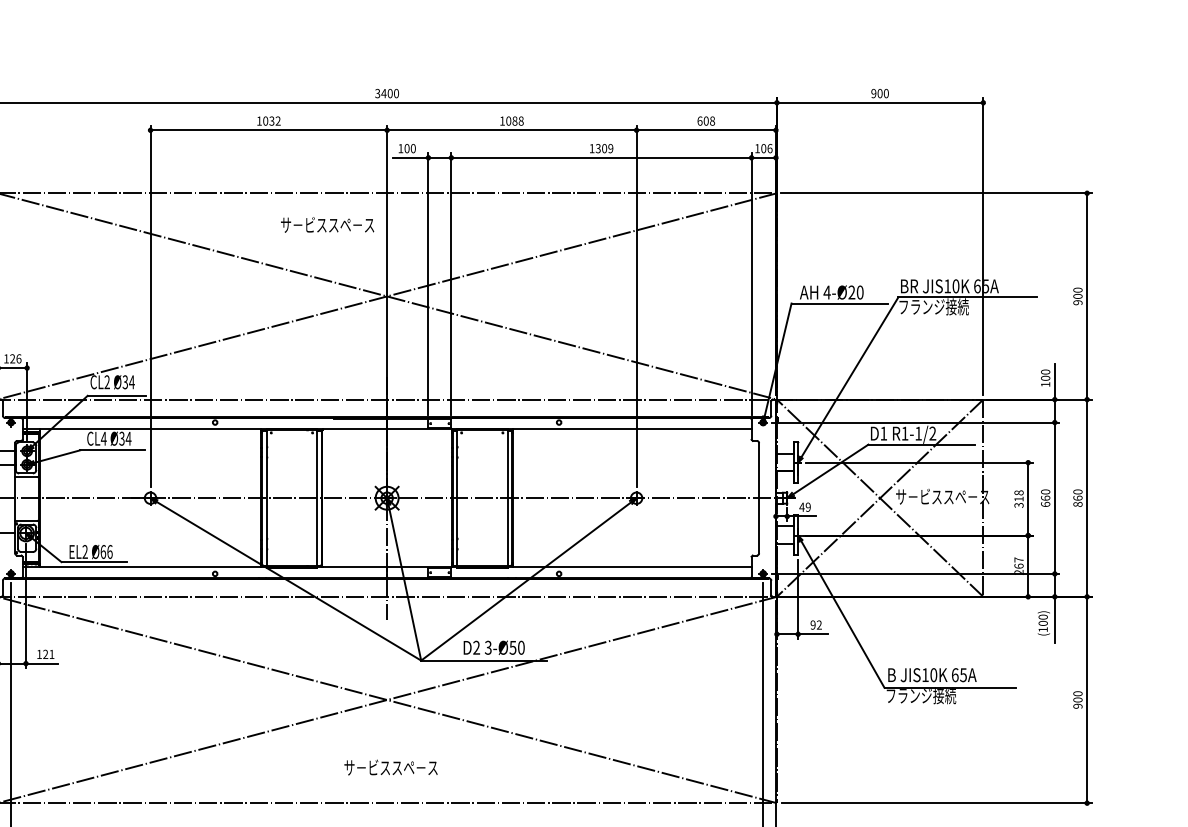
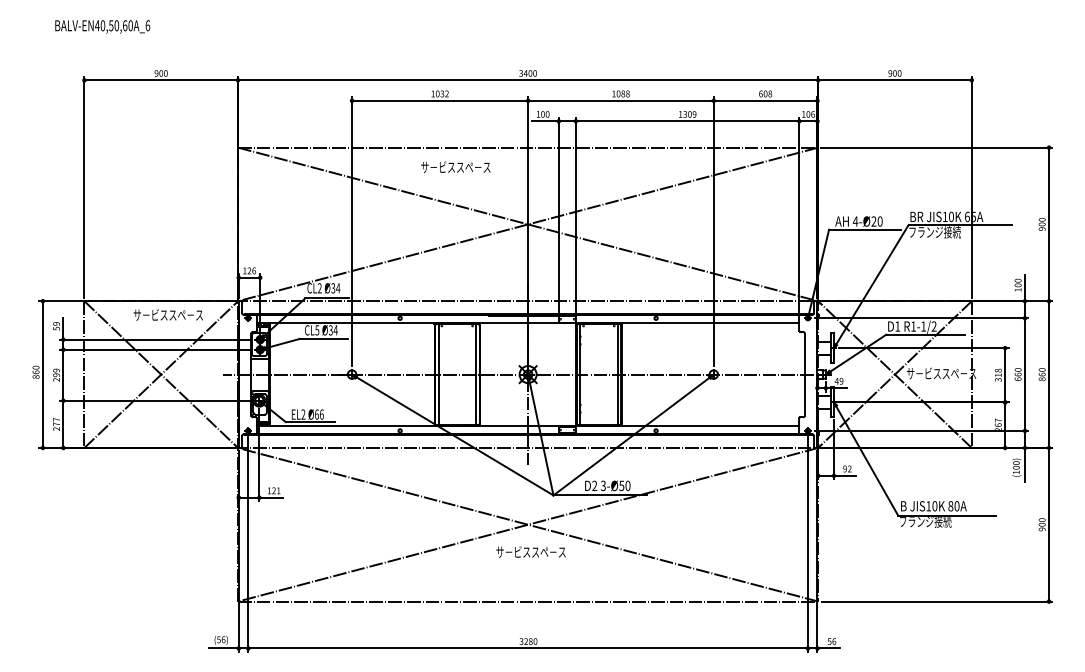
text: (327, 223) -> (455, 166), moved
text: (104, 438) -> (317, 330), CL4 -> CL5
text: (958, 675) -> (953, 506), 65A -> 80A
text: (390, 766) -> (530, 551), moved

